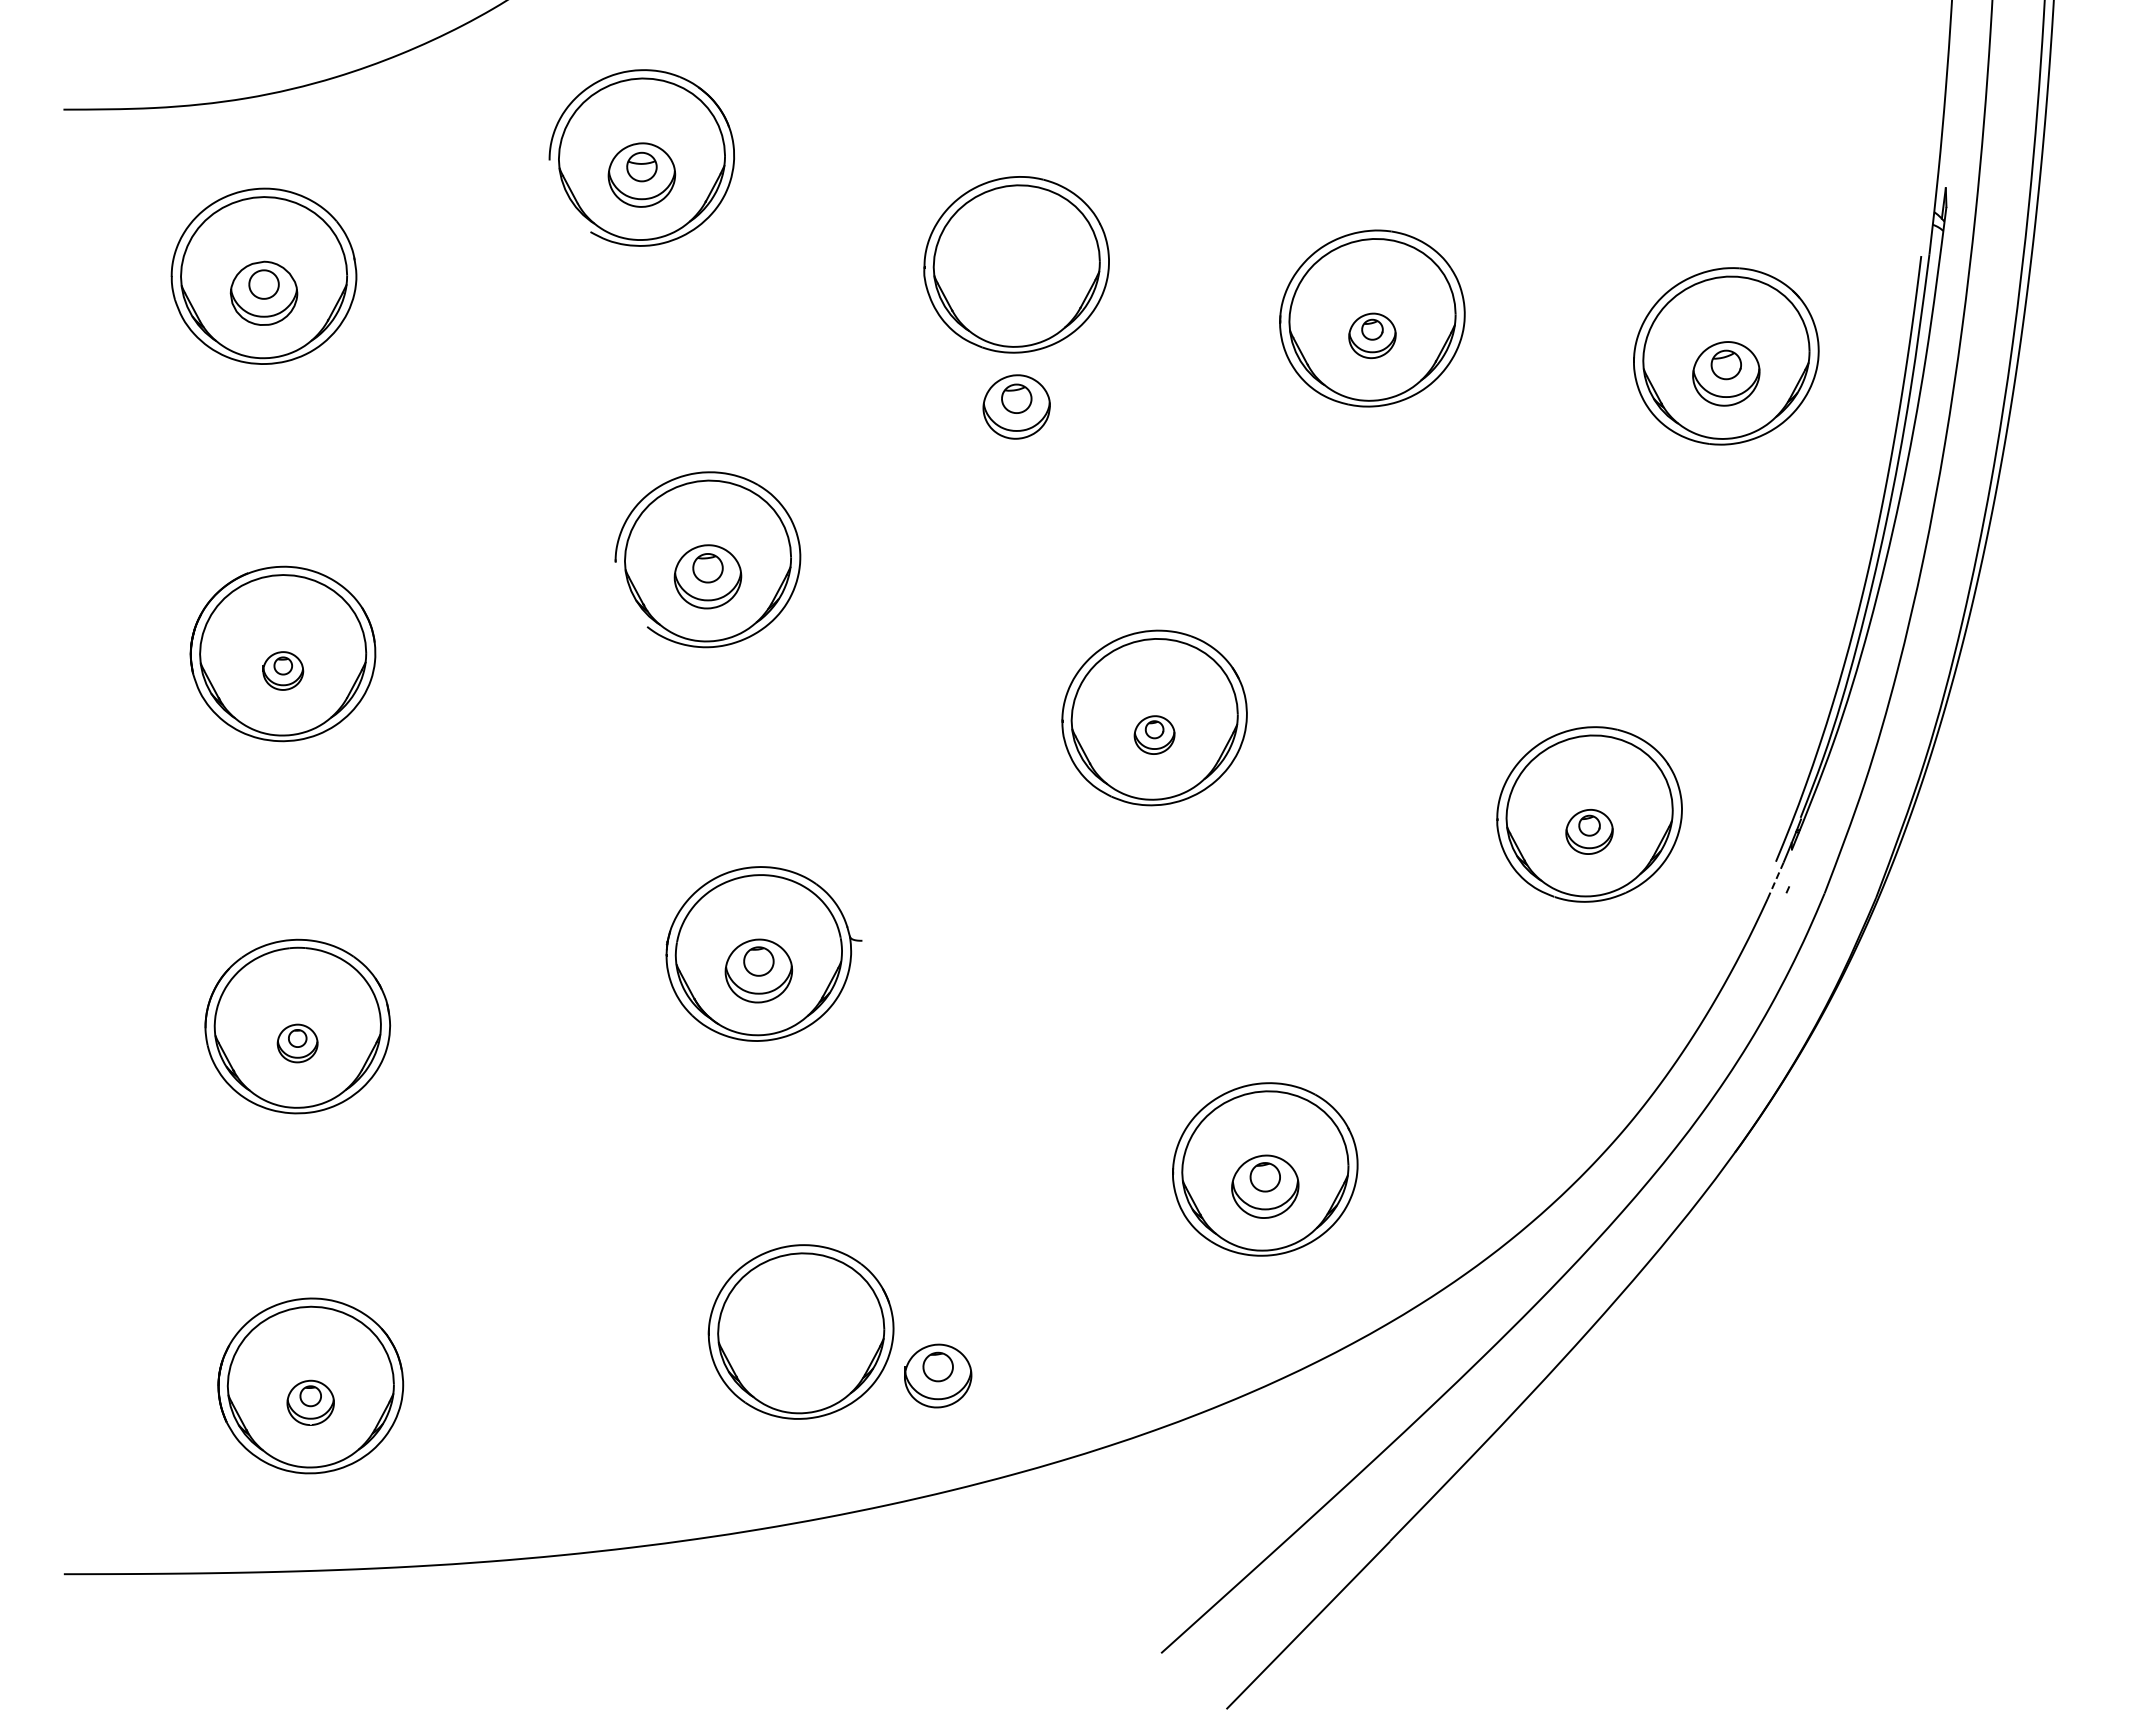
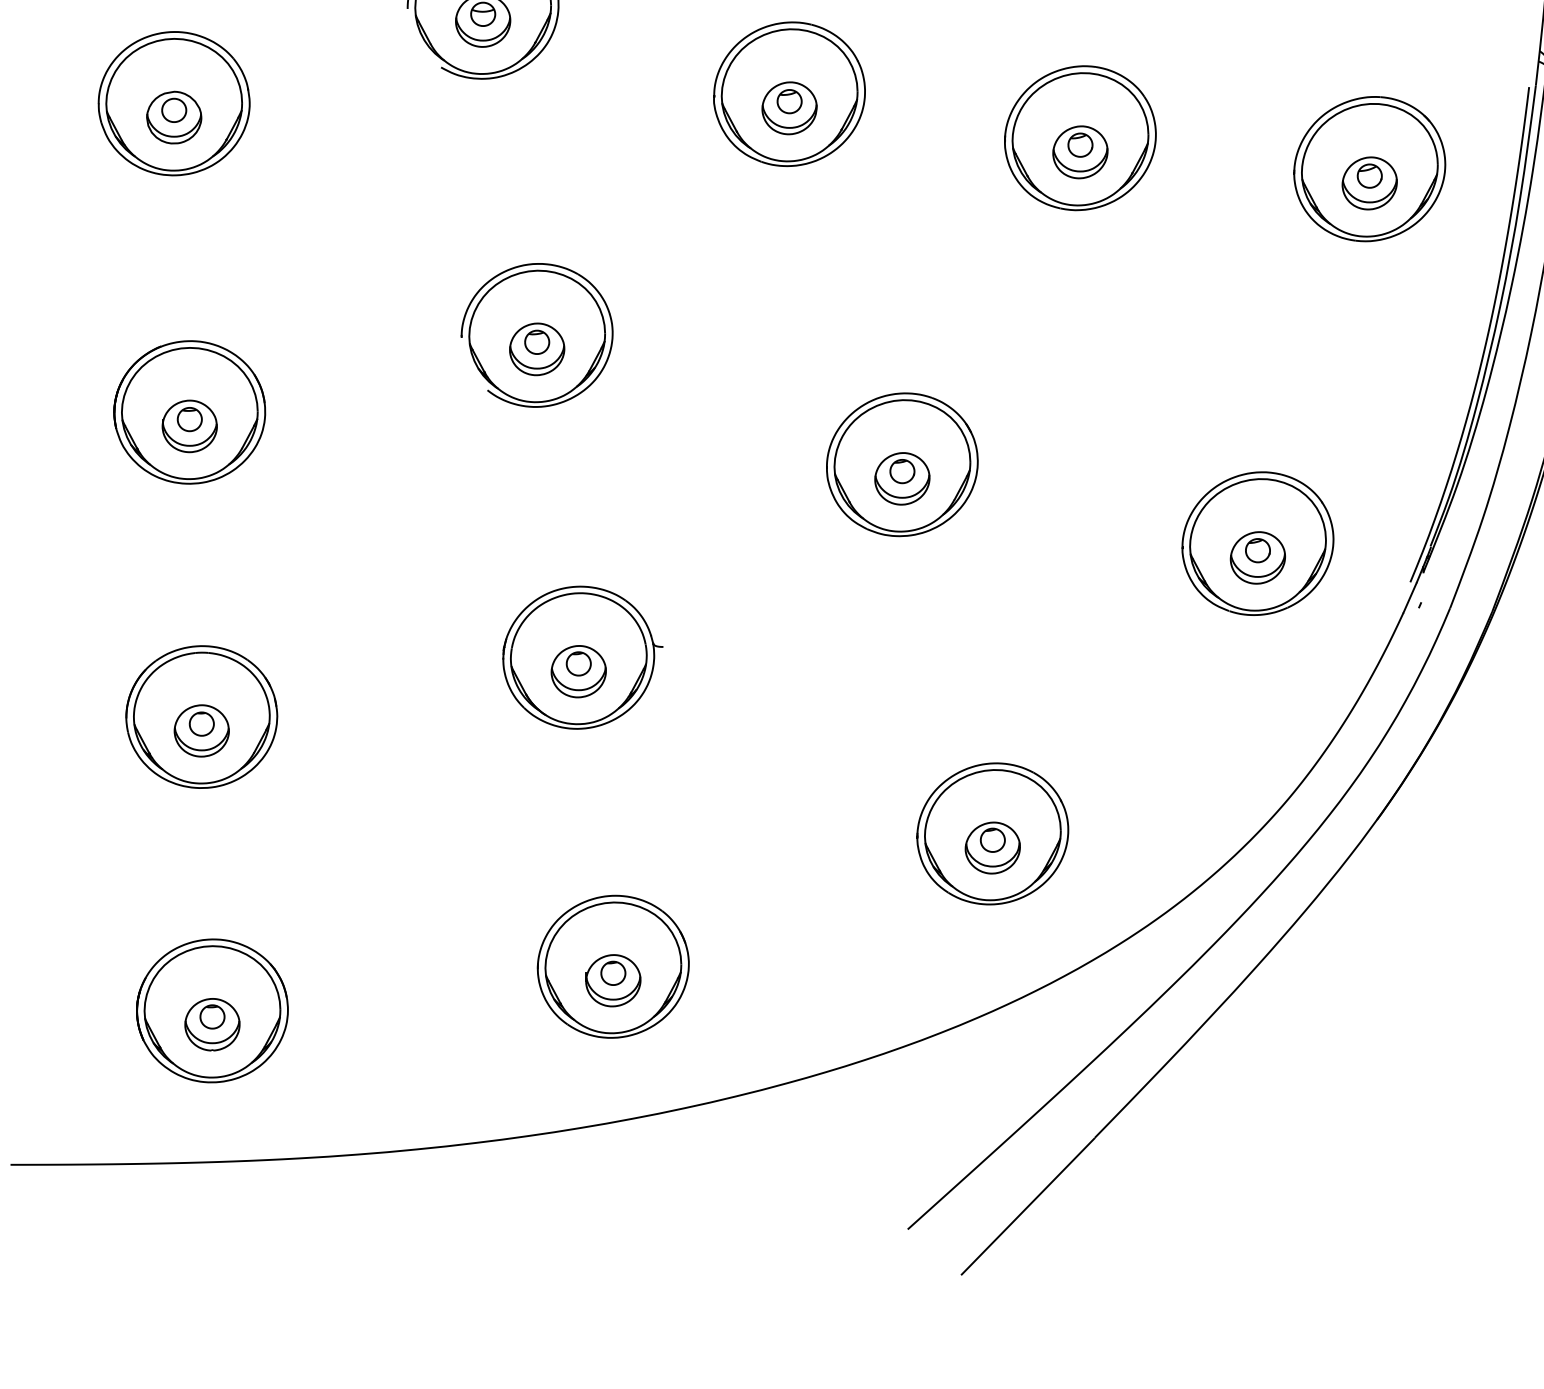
part: (1372, 335) -> (1080, 152), size x1.43
part: (1016, 406) -> (789, 107), moved
part: (283, 670) -> (190, 425), size x1.67
part: (1154, 734) -> (902, 478), size x1.67
part: (1589, 831) -> (1257, 557), size x1.43
line: (1775, 880) -> (1409, 597), dashed -> solid
part: (297, 1043) -> (201, 730), size x1.67
part: (938, 1375) -> (613, 980), moved
part: (310, 1402) -> (212, 1024), size x1.43

